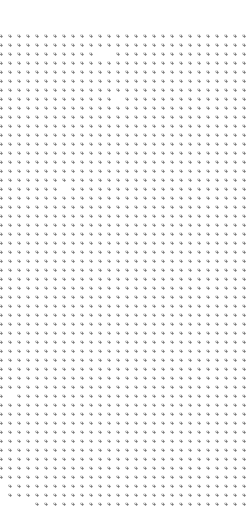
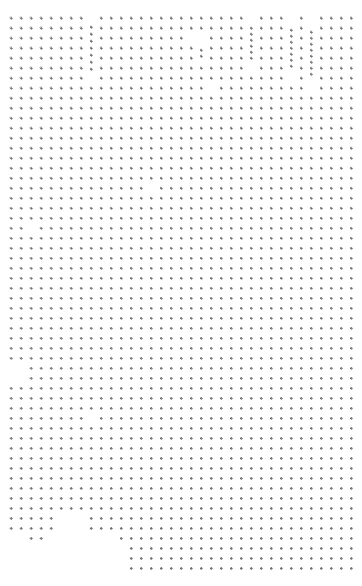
part: (153, 57) -> (251, 42), size x0.6
part: (10, 62) -> (91, 47), size x0.7
part: (189, 62) -> (291, 47), size x0.6
part: (108, 66) -> (201, 52), size x0.6
part: (207, 66) -> (311, 52), size x0.6

